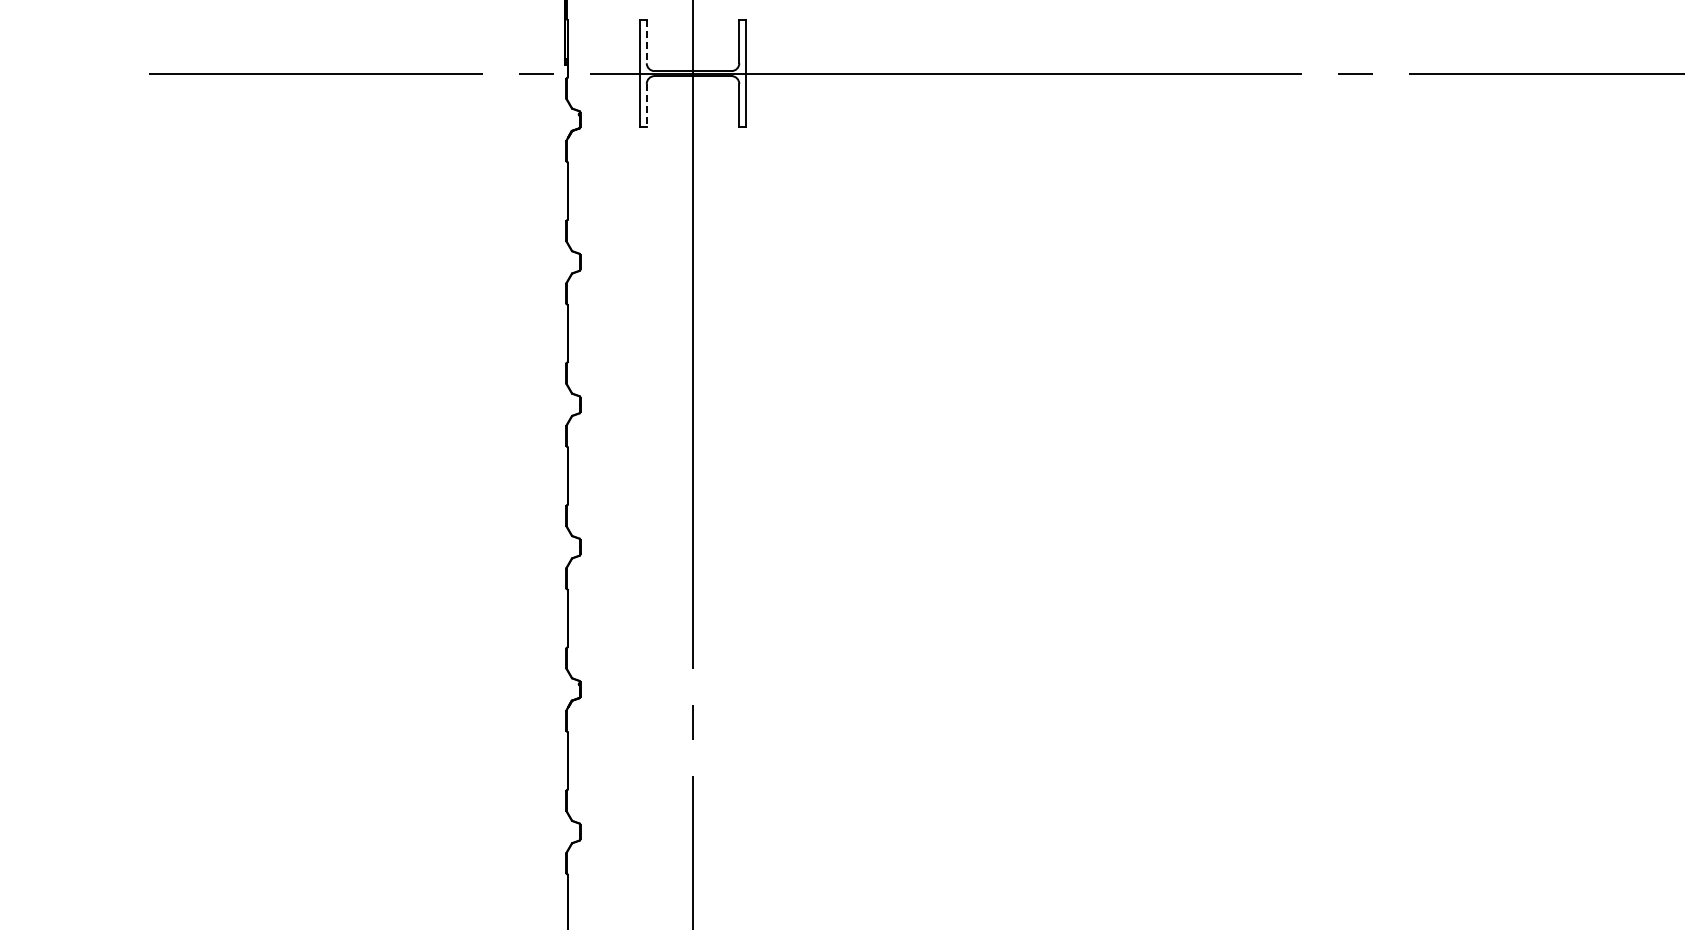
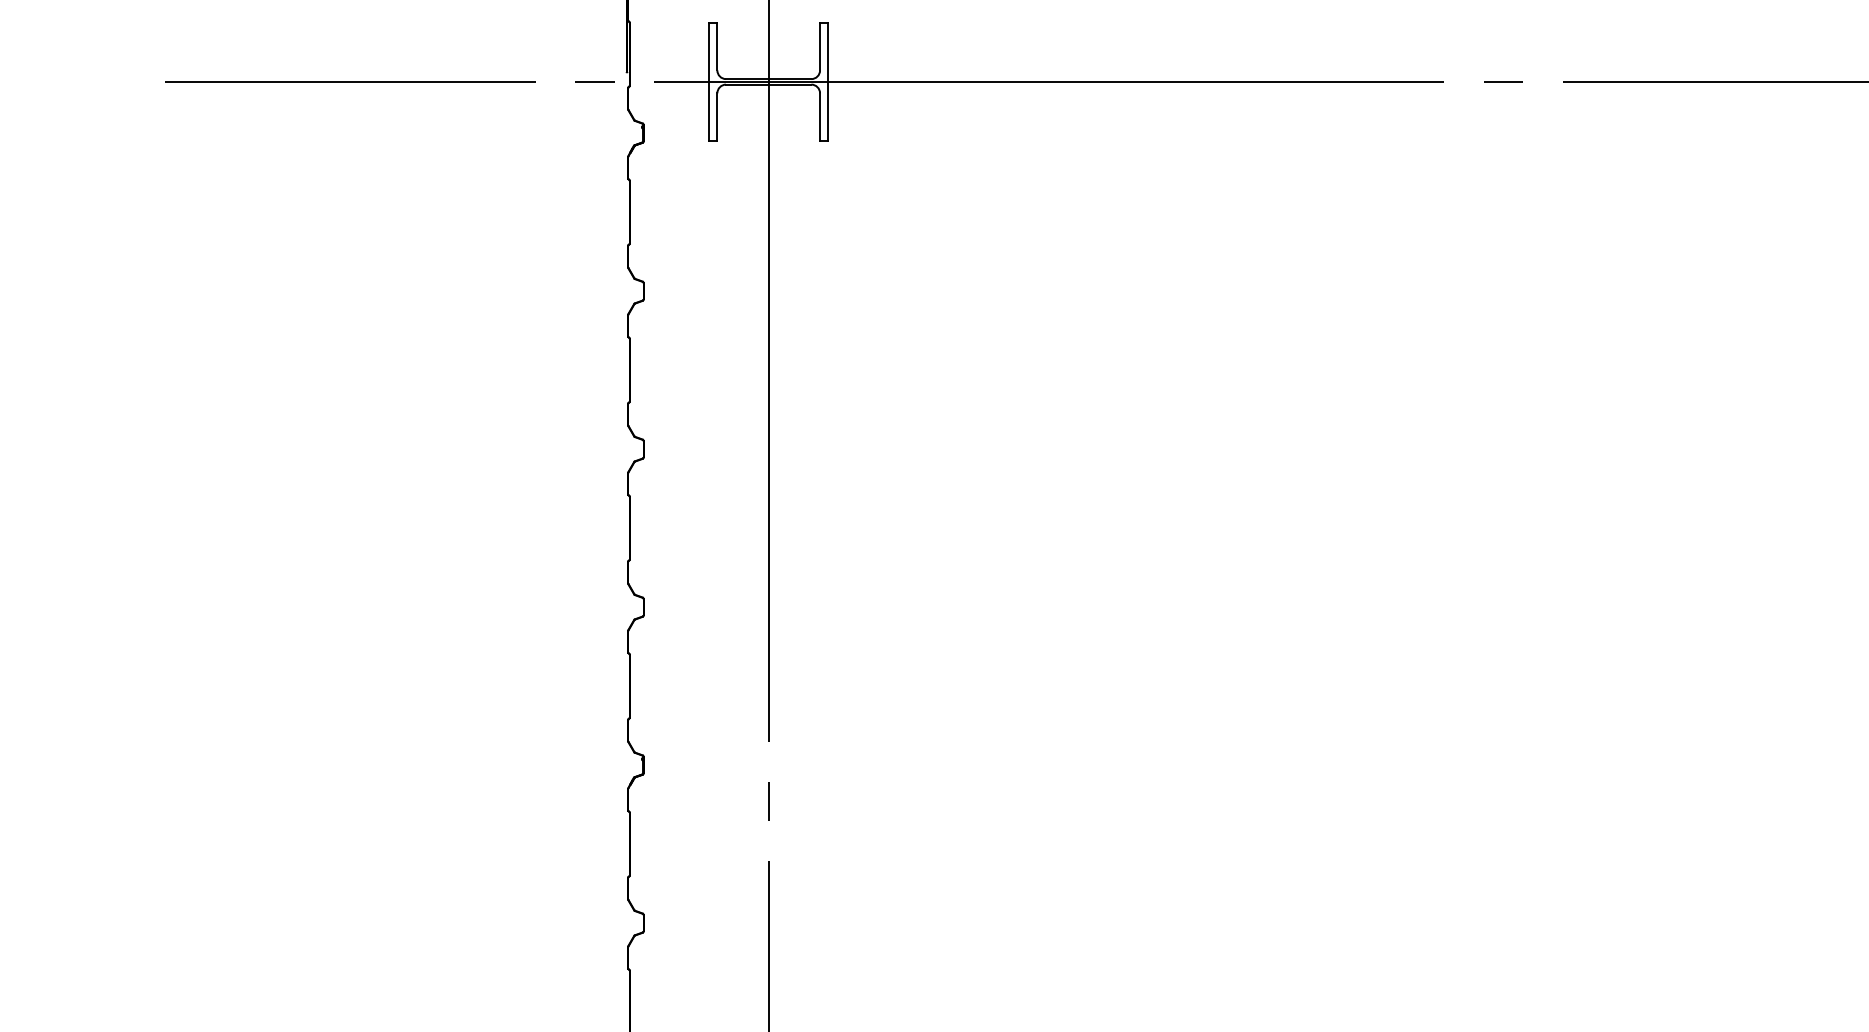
line: (646, 41) -> (717, 46), dashed -> solid
line: (646, 105) -> (717, 117), dashed -> solid

